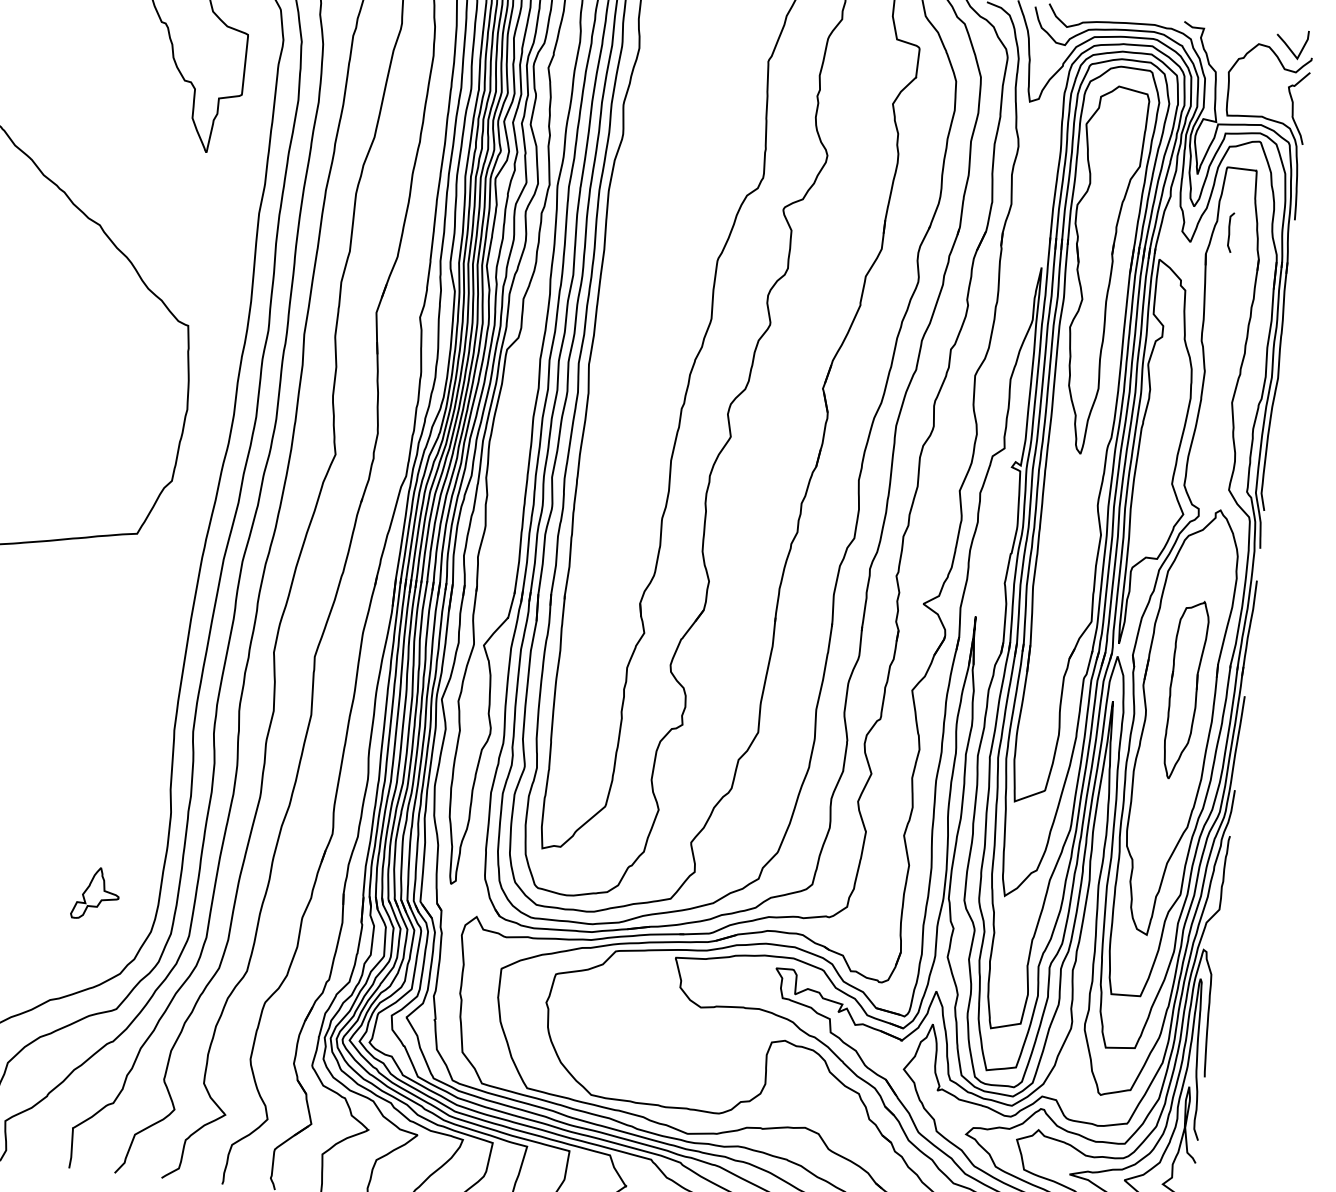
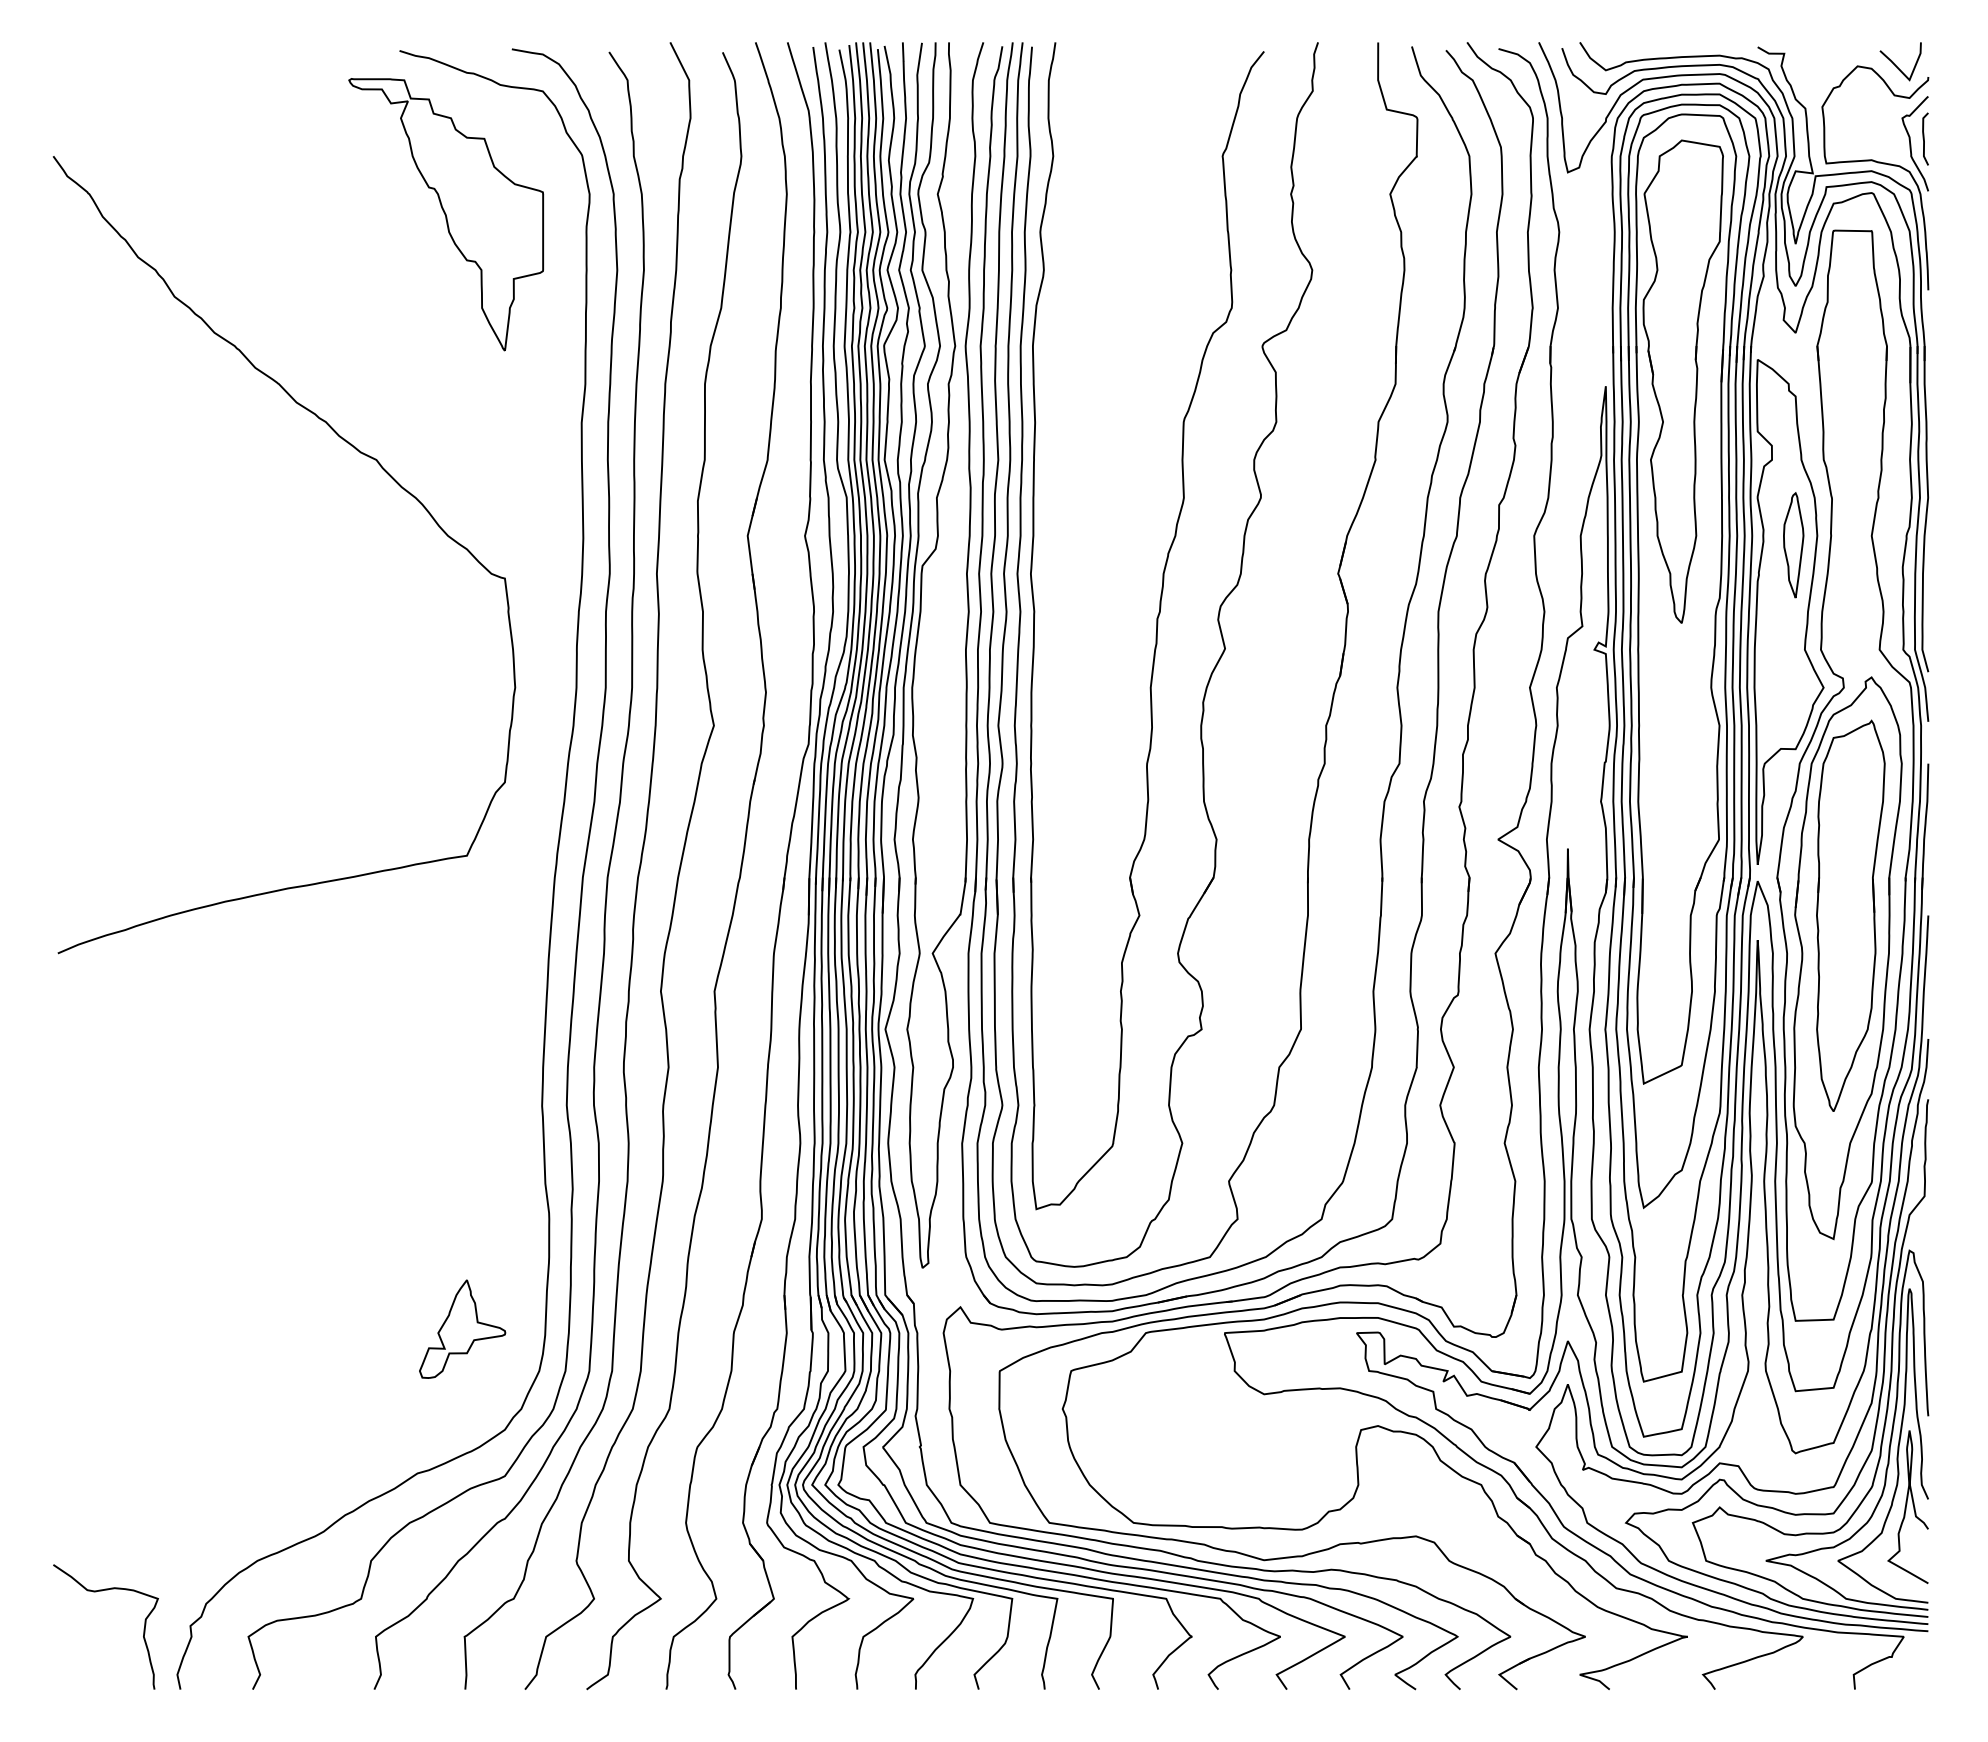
curve: (1229, 232) -> (1924, 138), moved
part: (1171, 403) -> (1793, 545), added
part: (1185, 689) -> (1850, 915), size x1.67
part: (95, 893) -> (462, 1328), size x1.43

